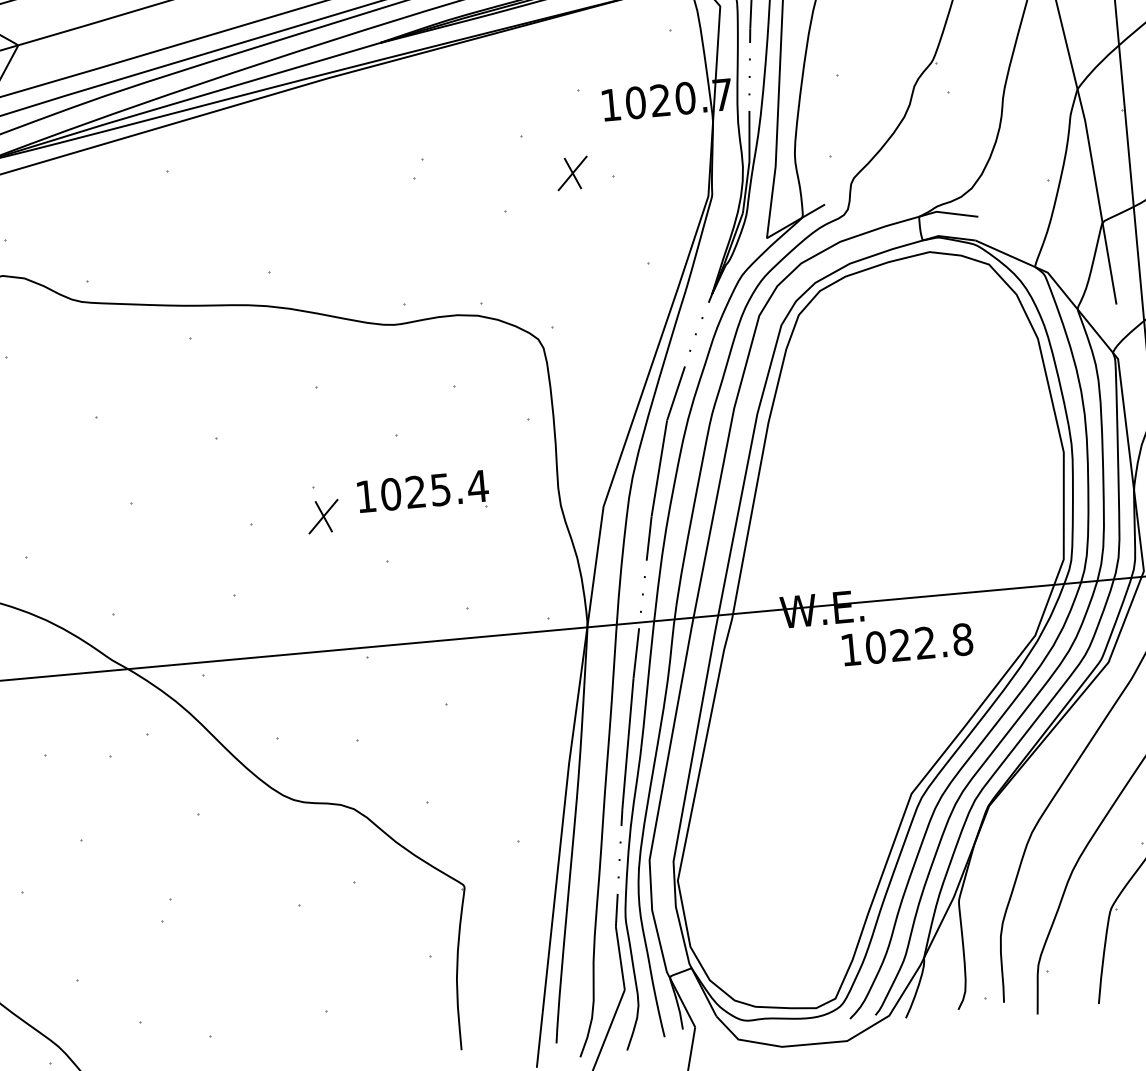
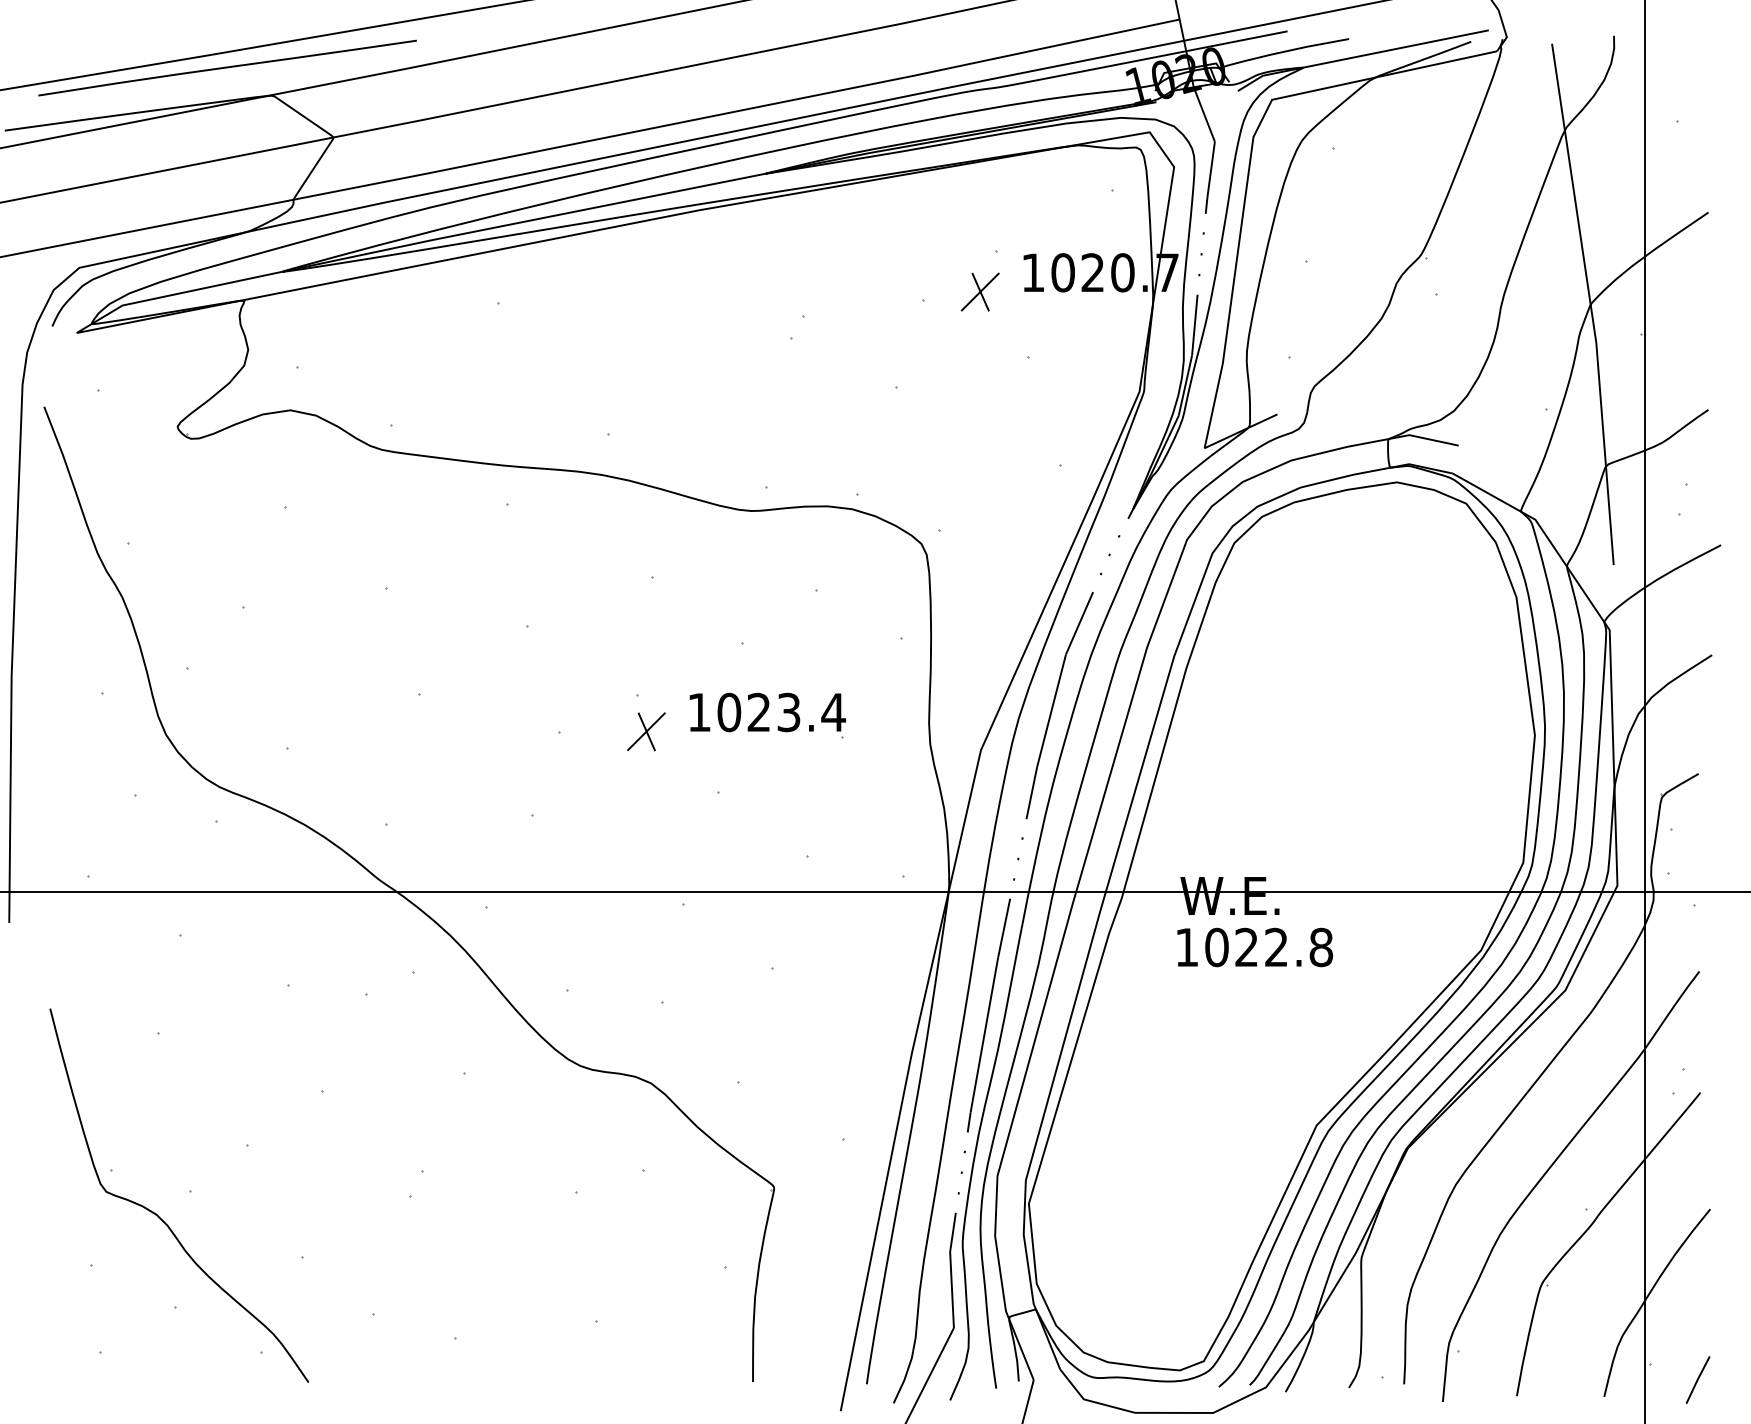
part: (571, 173) -> (979, 291), moved
text: (441, 488) -> (789, 711), 1025.4 -> 1023.4
text: (907, 644) -> (1255, 947), moved

